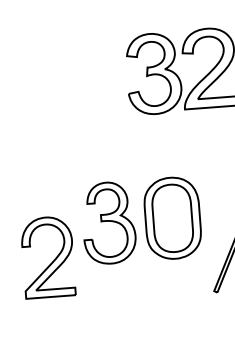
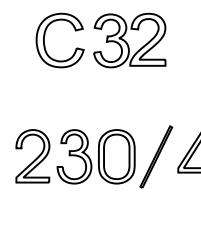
part: (54, 86) -> (45, 44), added
part: (140, 220) -> (95, 156), moved

